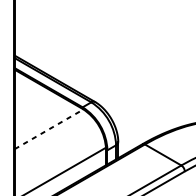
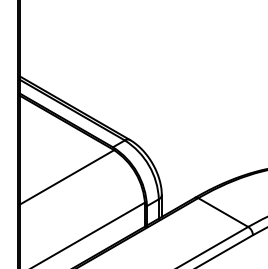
line: (49, 129) -> (67, 177), dashed -> solid

